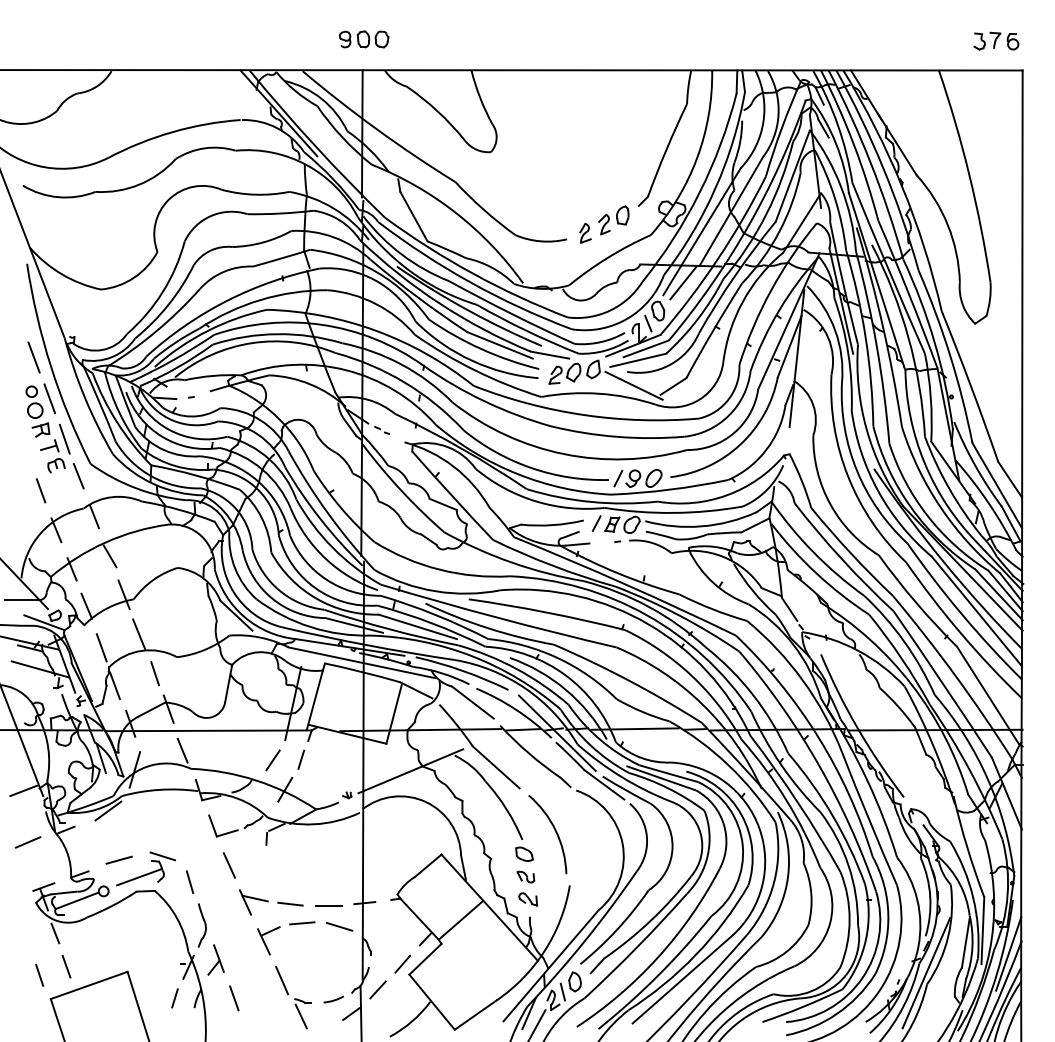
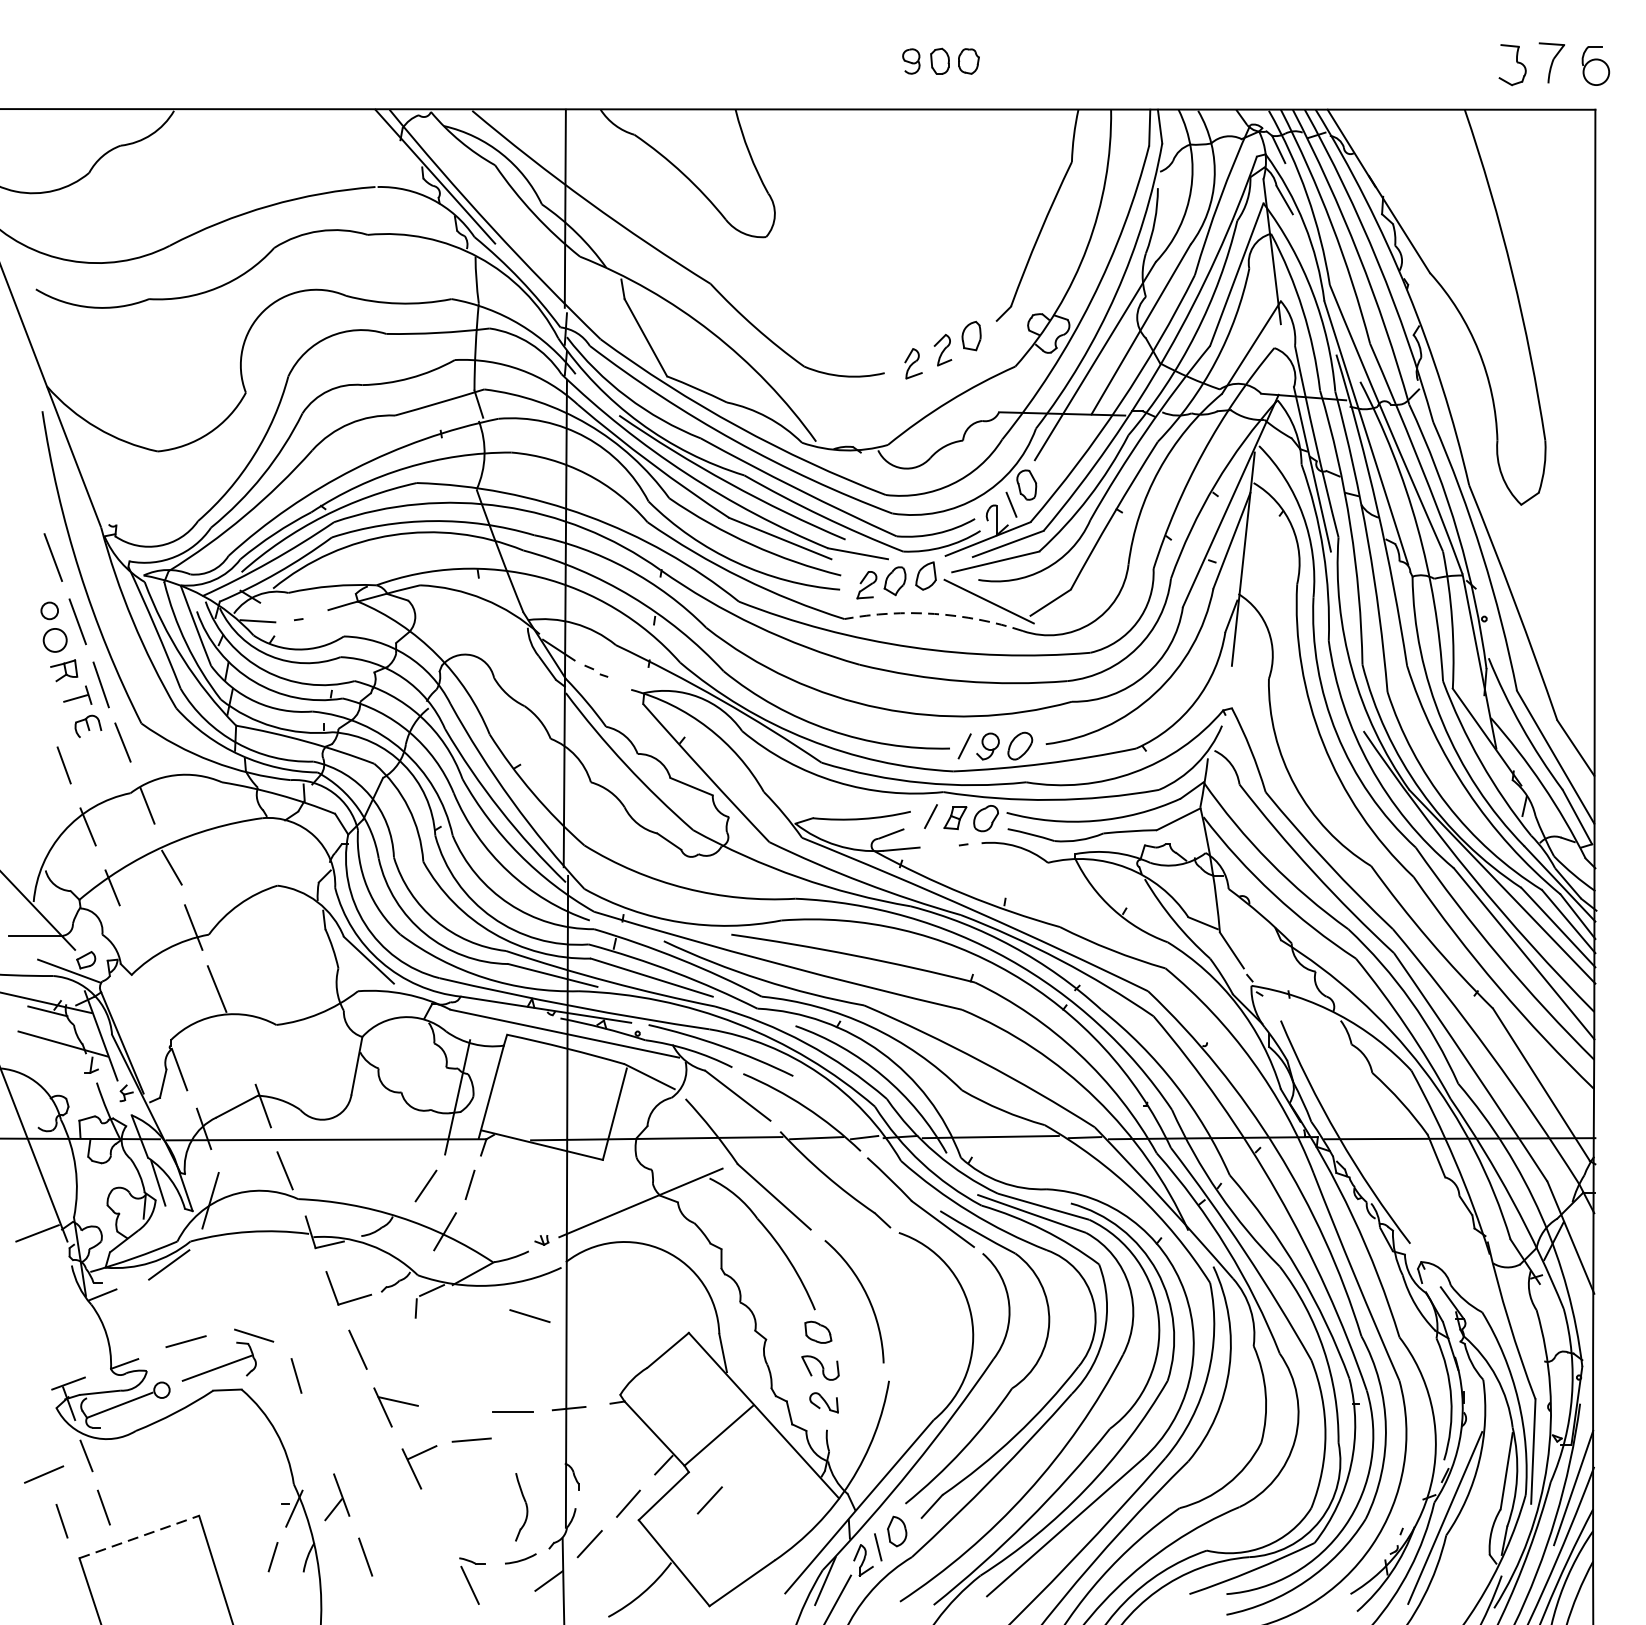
part: (364, 39) -> (941, 61), moved
part: (996, 40) -> (1554, 62), size x1.6
line: (683, 283) -> (1066, 442), removed
arc: (598, 393) -> (933, 613), solid -> dashed
line: (86, 605) -> (135, 944), removed
line: (101, 647) -> (158, 1009), removed
line: (154, 673) -> (241, 1050), removed
line: (556, 732) -> (868, 1142), removed
line: (27, 842) -> (43, 1474), moved
part: (525, 876) -> (819, 1367), size x1.4
line: (290, 903) -> (453, 1409), removed
part: (201, 925) -> (520, 1507), moved
line: (339, 926) -> (529, 1315), moved
line: (454, 961) -> (709, 1499), added
line: (282, 980) -> (440, 1529), removed
line: (89, 985) -> (139, 1537), solid -> dashed

